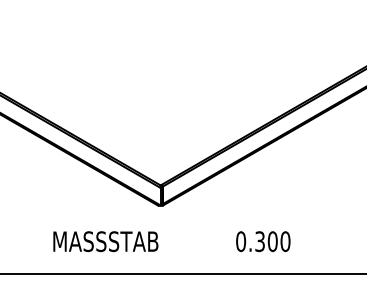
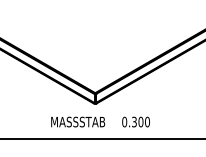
text: (106, 240) -> (78, 121), moved
text: (262, 240) -> (135, 121), moved

